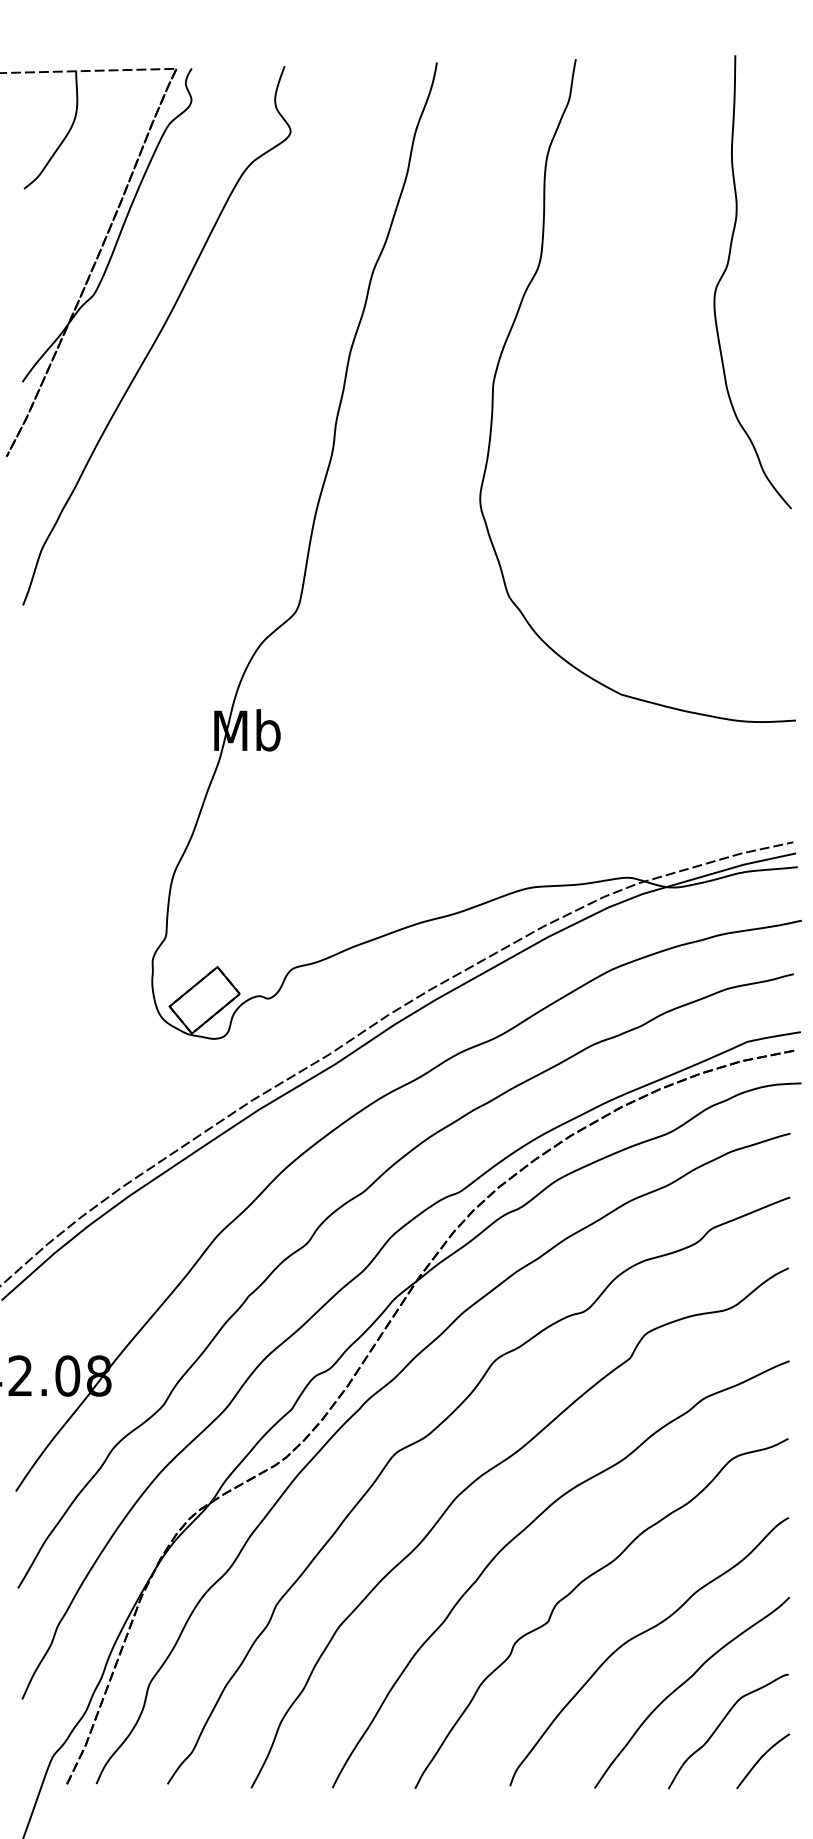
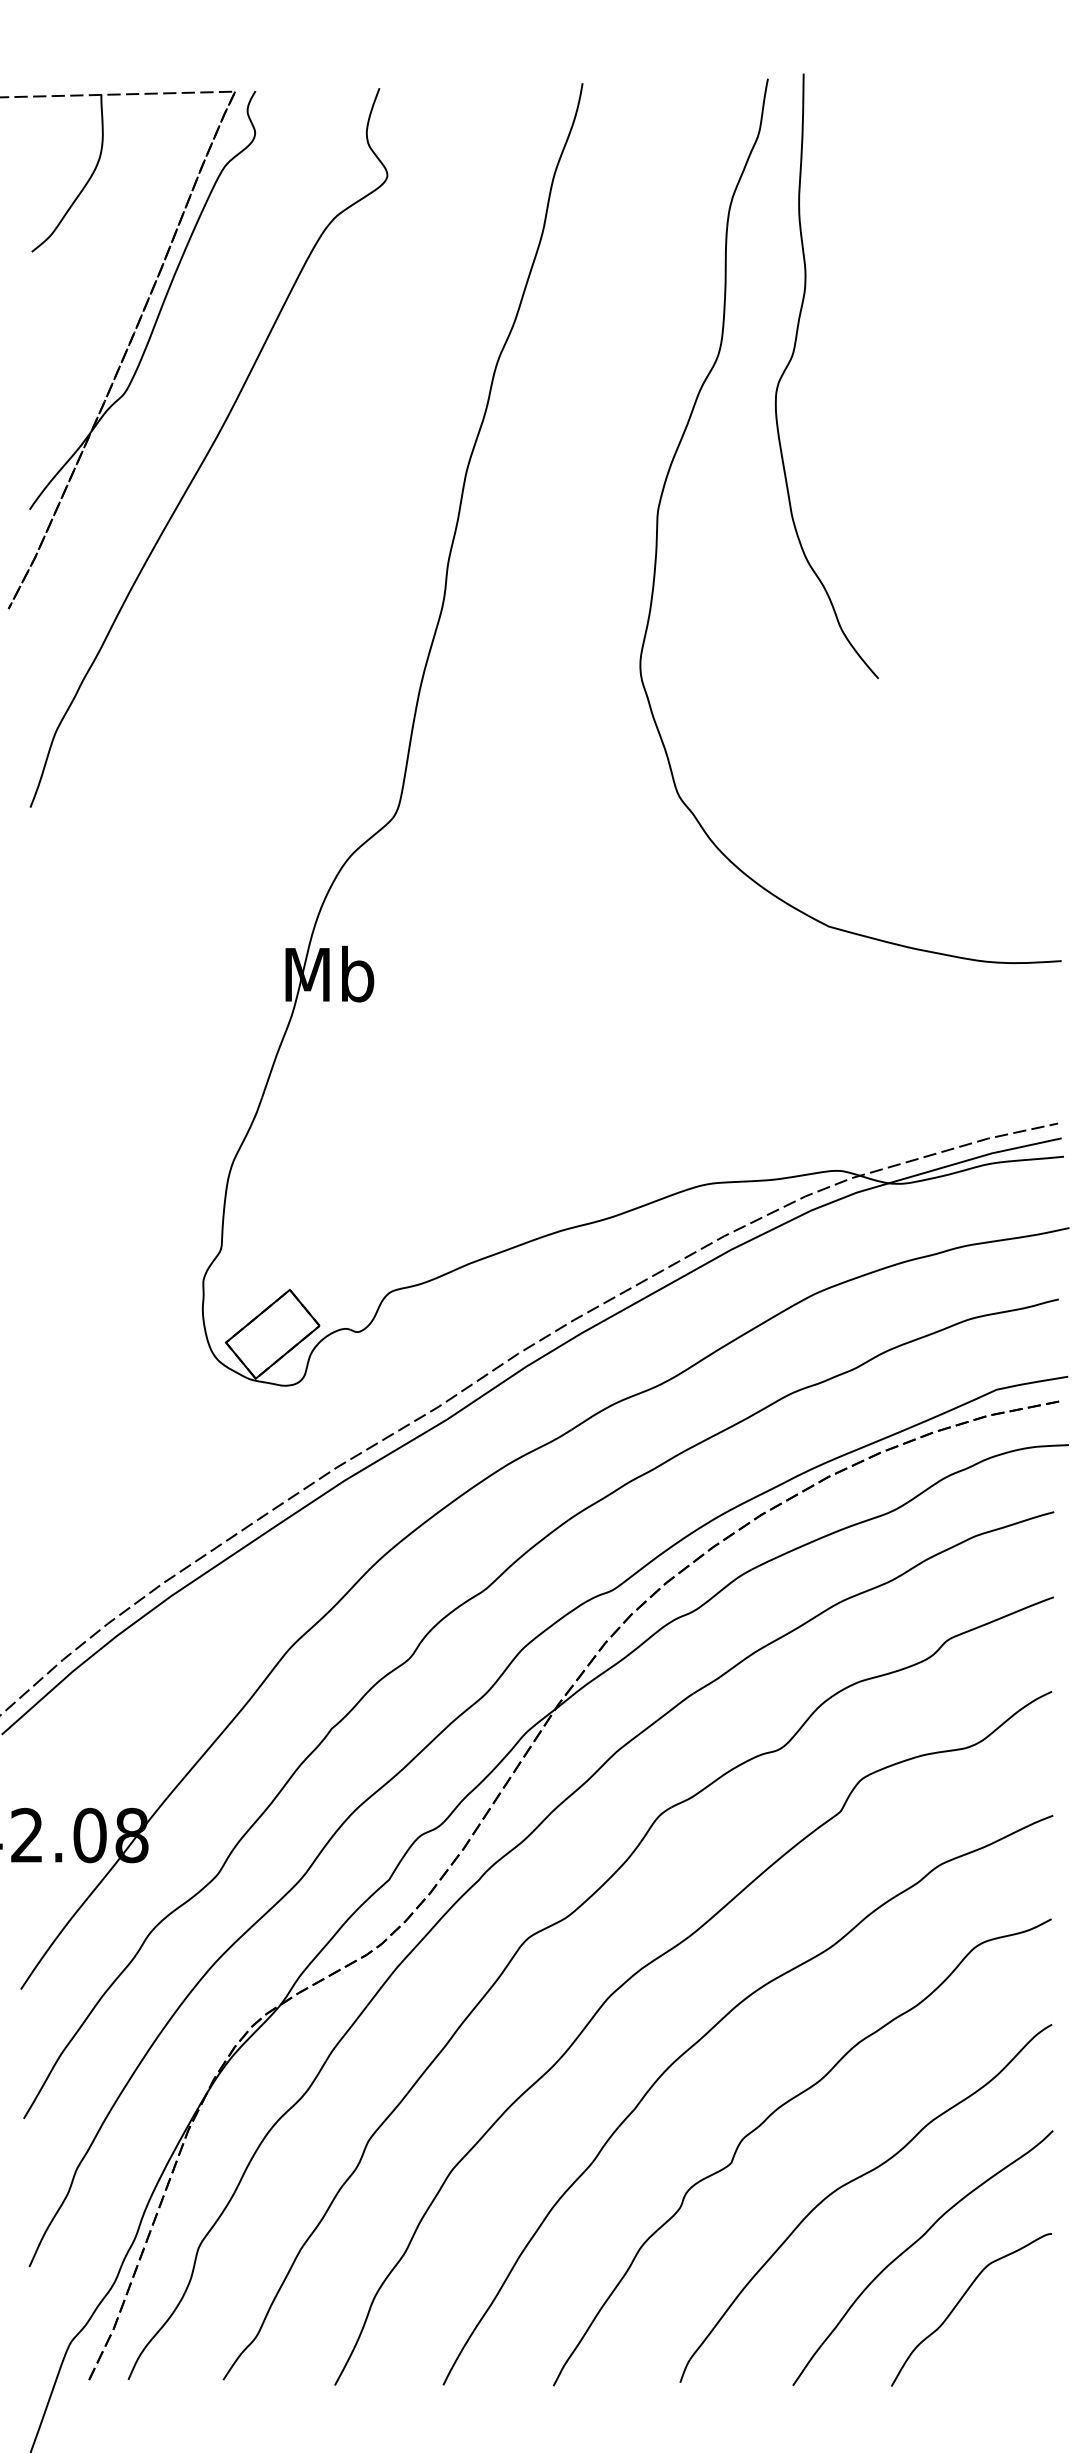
curve: (726, 268) -> (792, 358), moved
curve: (759, 1760) -> (1013, 2348), removed

